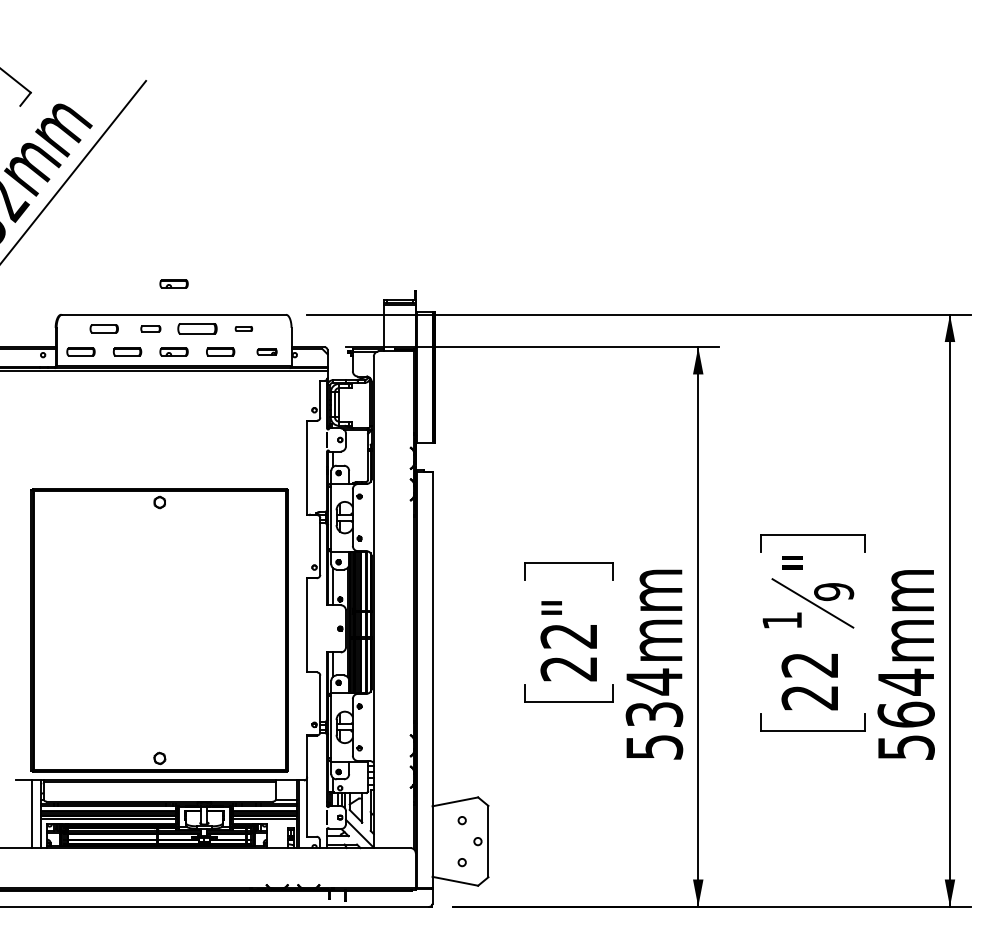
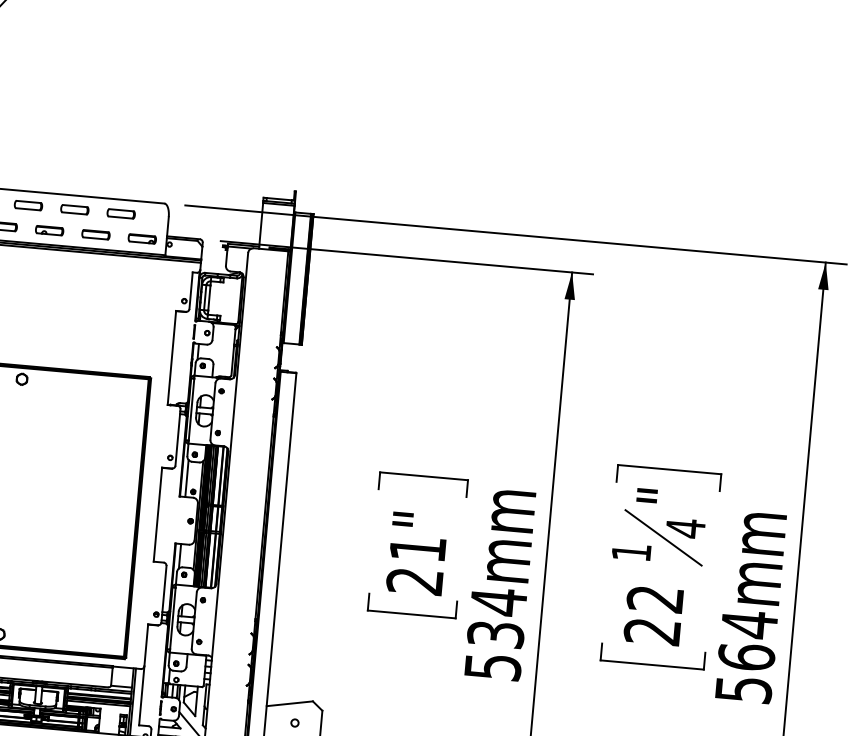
part: (173, 283) -> (55, 162), removed
part: (150, 328) -> (28, 205), size x1.43
part: (196, 328) -> (74, 209), size x0.71
part: (243, 328) -> (120, 213), size x1.67
part: (266, 351) -> (141, 238), size x1.43
text: (834, 591) -> (686, 527), 9 -> 4
text: (568, 636) -> (417, 549), 22" -> 21"

